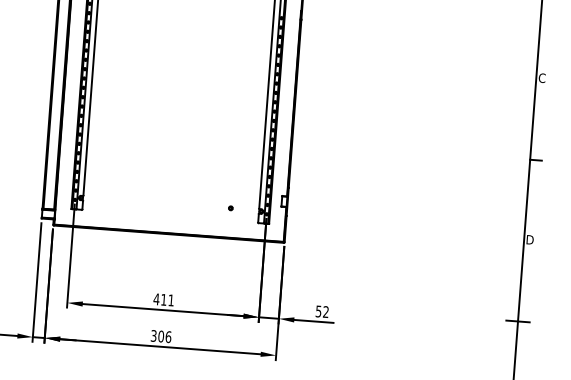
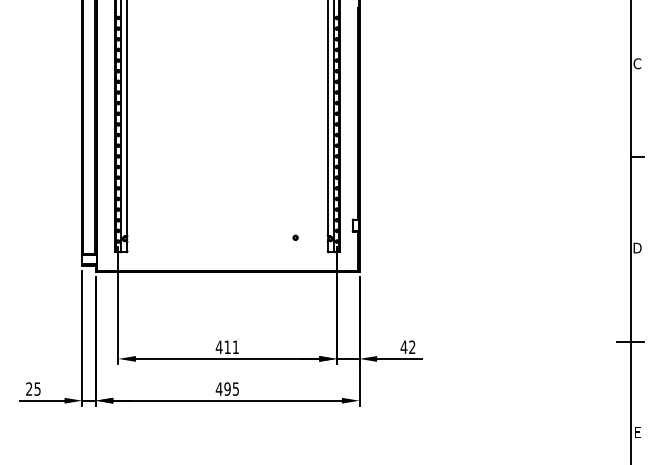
text: (318, 311) -> (403, 347), 52 -> 42
text: (161, 336) -> (227, 388), 306 -> 495

